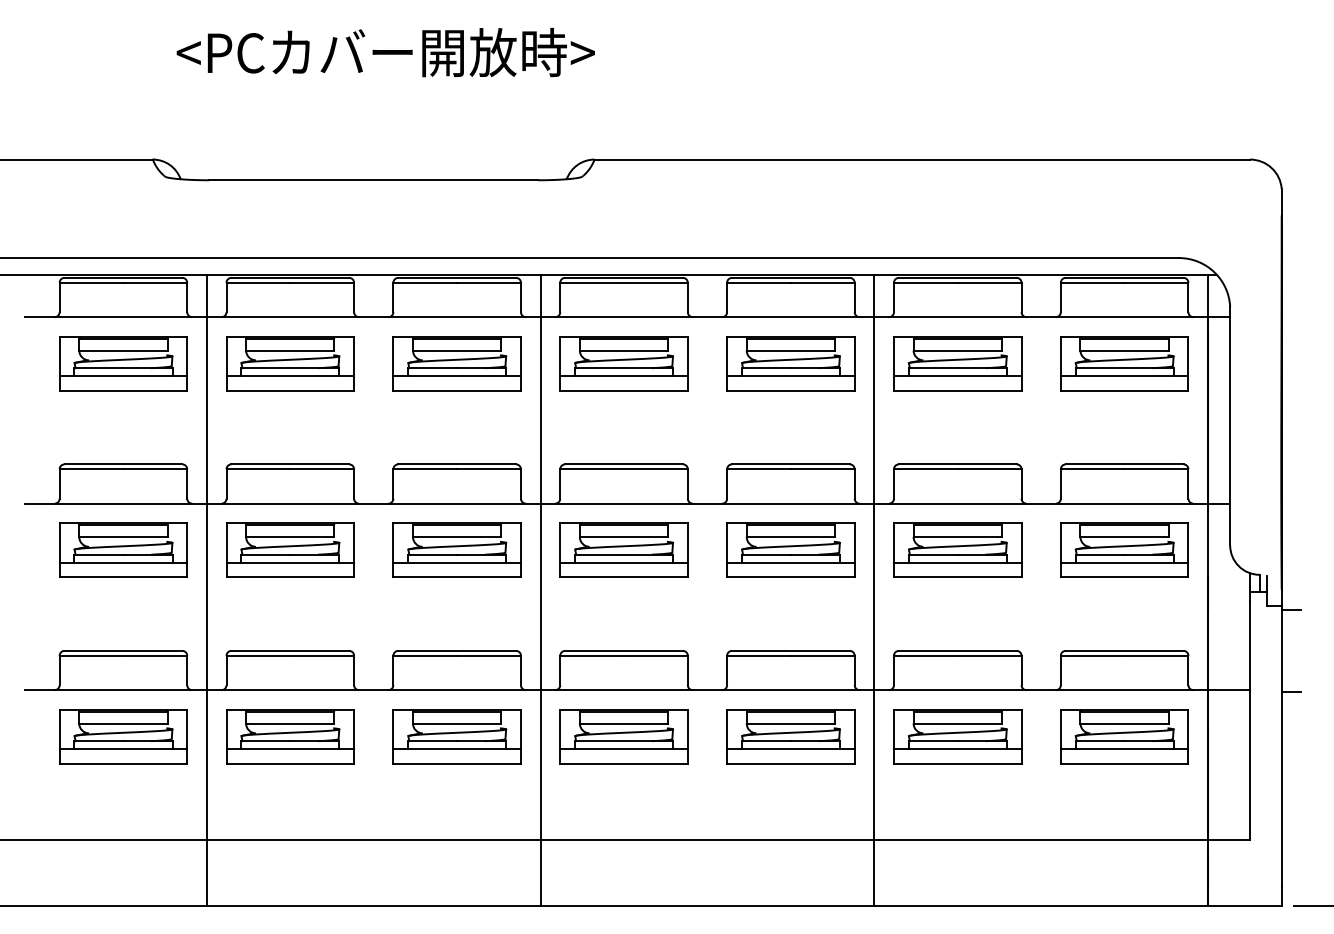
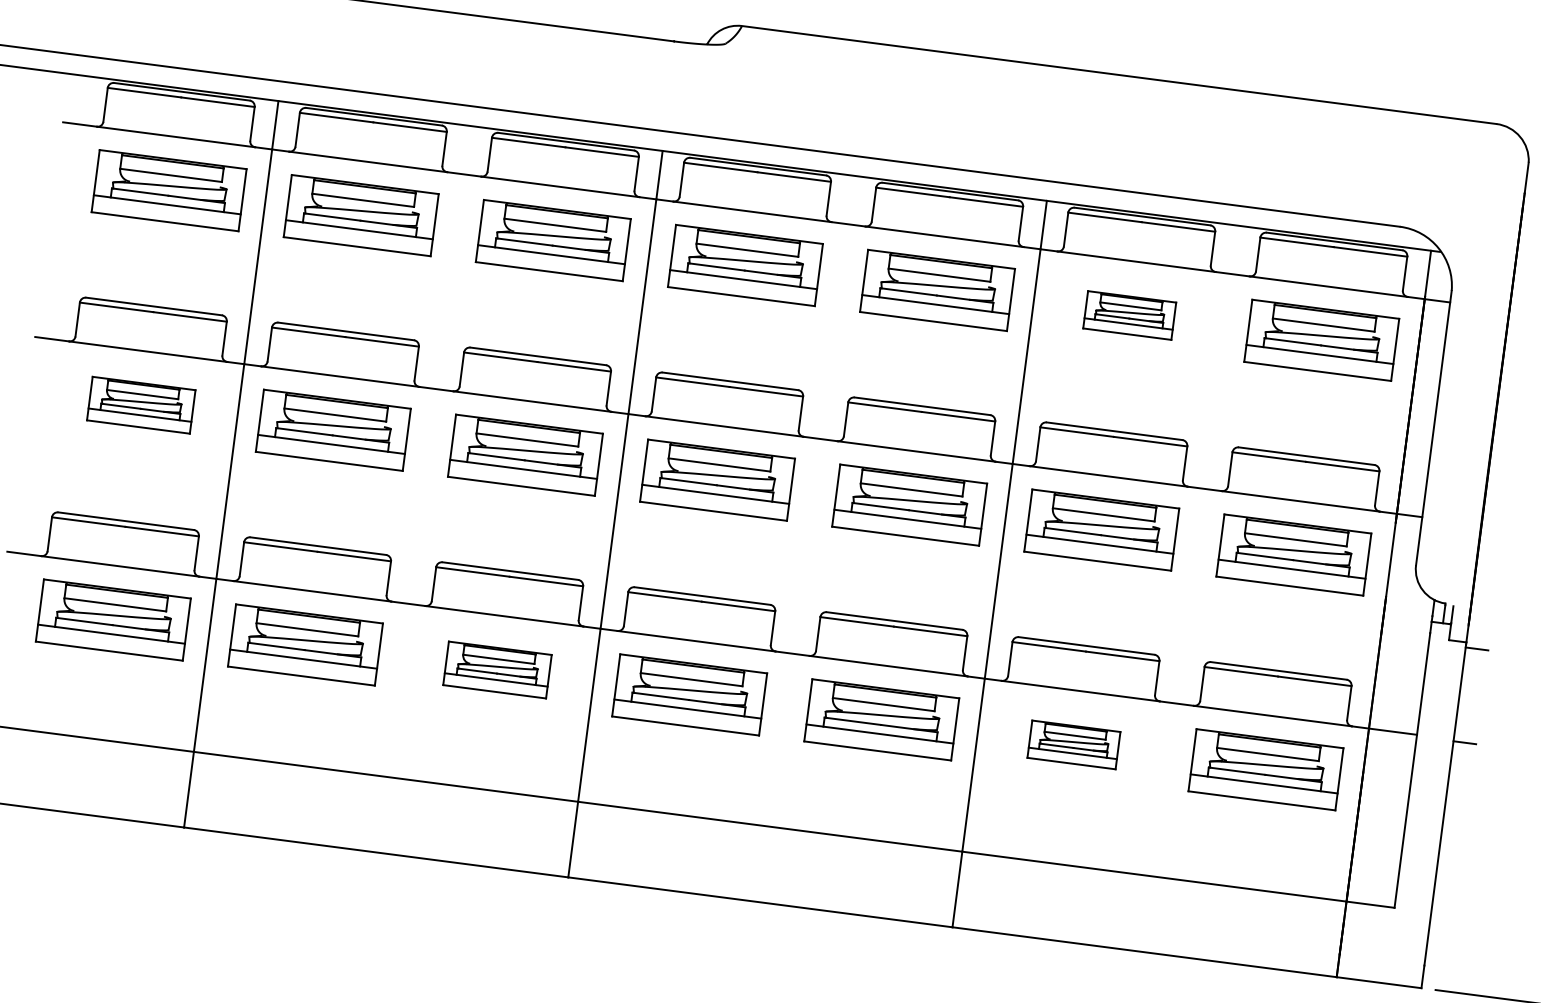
part: (957, 363) -> (1129, 315), size x0.6
part: (123, 549) -> (141, 404), size x0.7
part: (456, 736) -> (496, 669), size x0.7
part: (957, 736) -> (1073, 744), size x0.6

